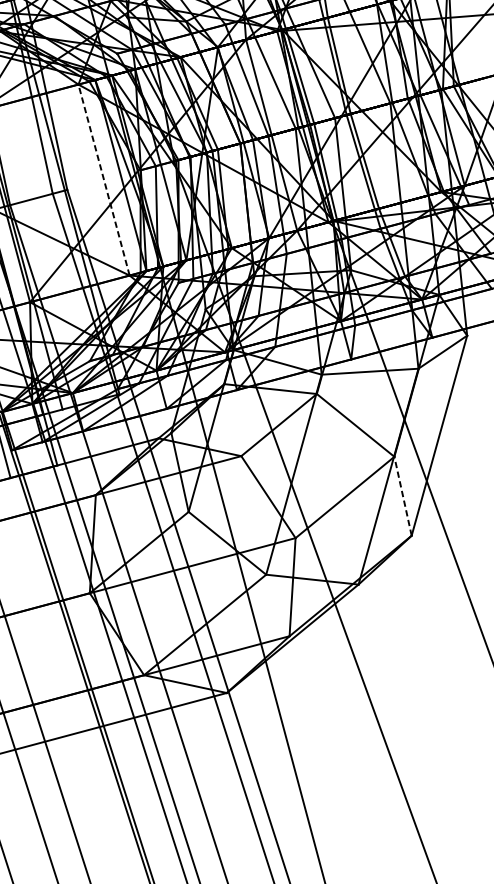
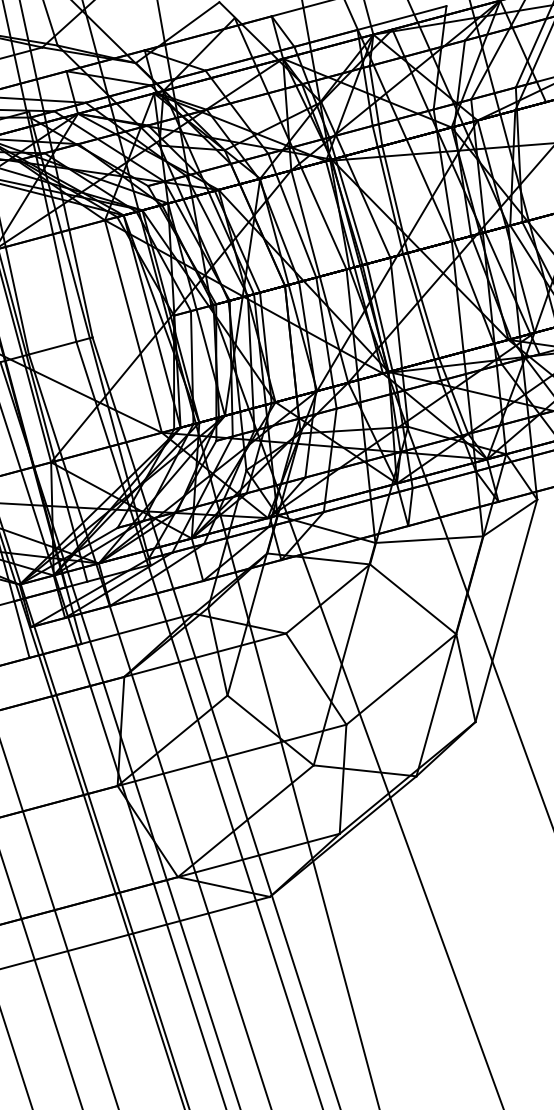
line: (104, 180) -> (133, 326), dashed -> solid
line: (402, 496) -> (465, 678), dashed -> solid

